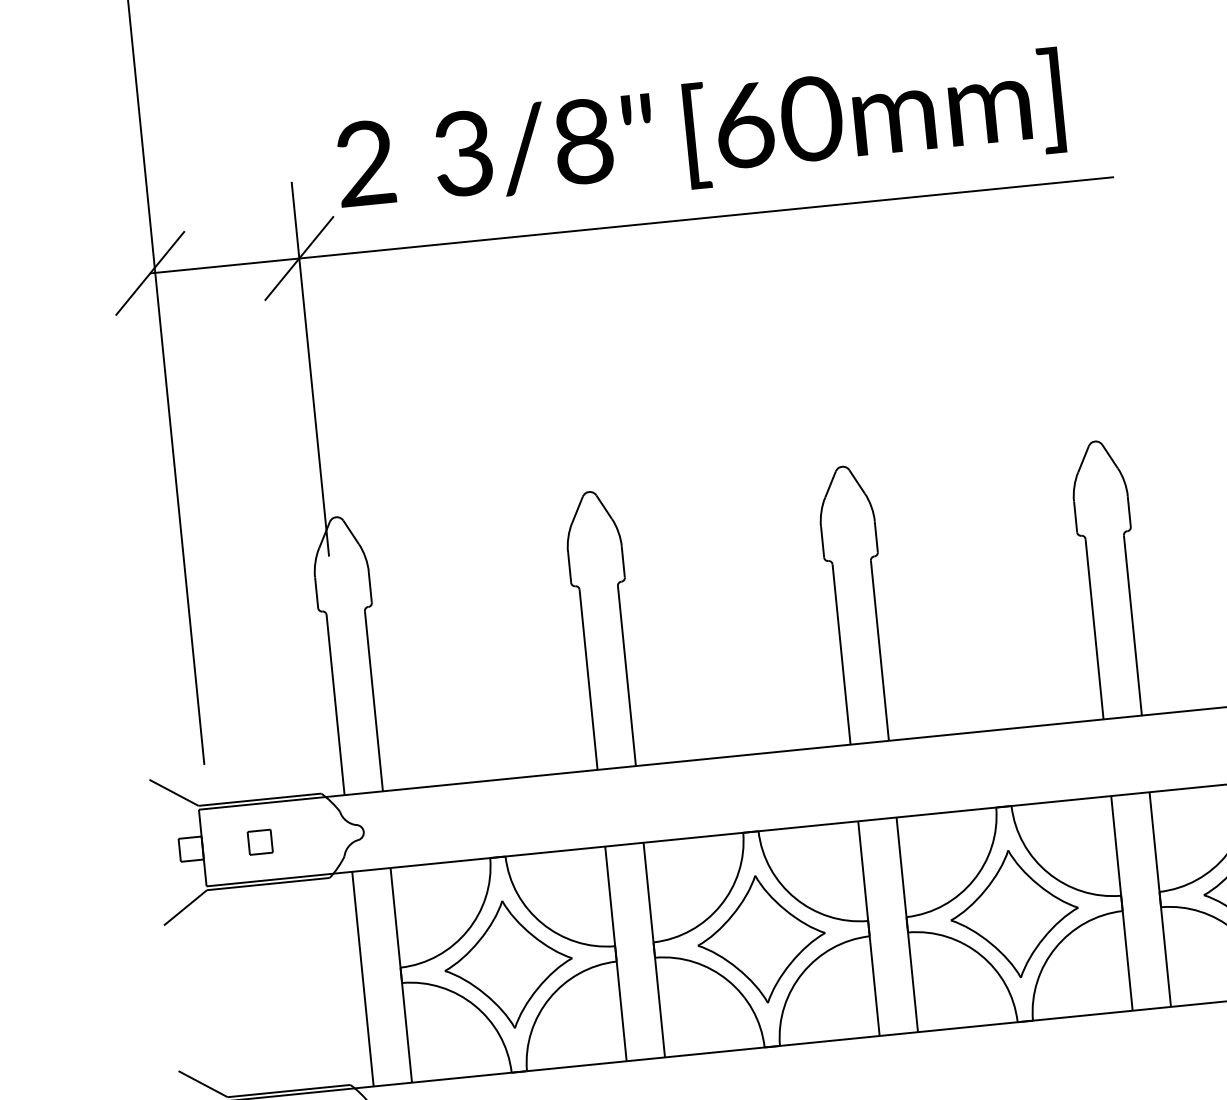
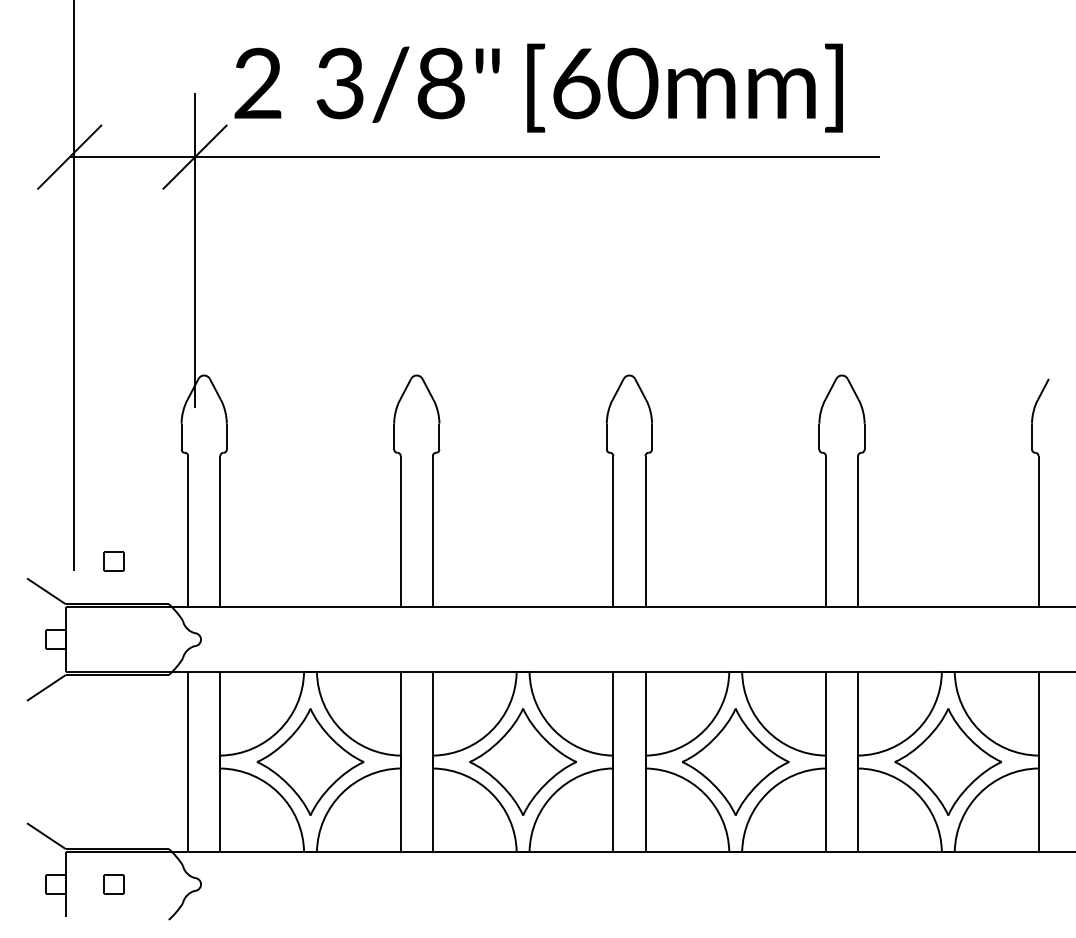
part: (259, 842) -> (113, 561), moved

